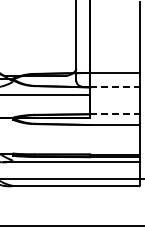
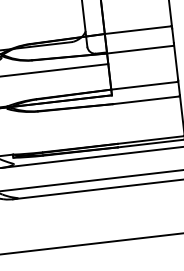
line: (115, 87) -> (141, 49), dashed -> solid
line: (115, 114) -> (145, 86), dashed -> solid

